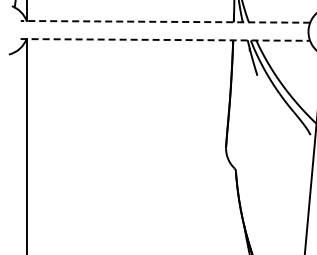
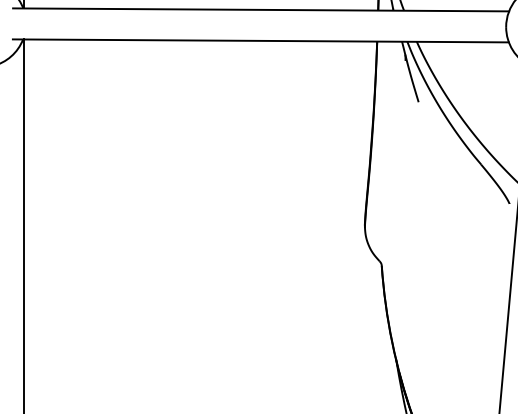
line: (165, 21) -> (261, 9), dashed -> solid
line: (165, 39) -> (261, 40), dashed -> solid

